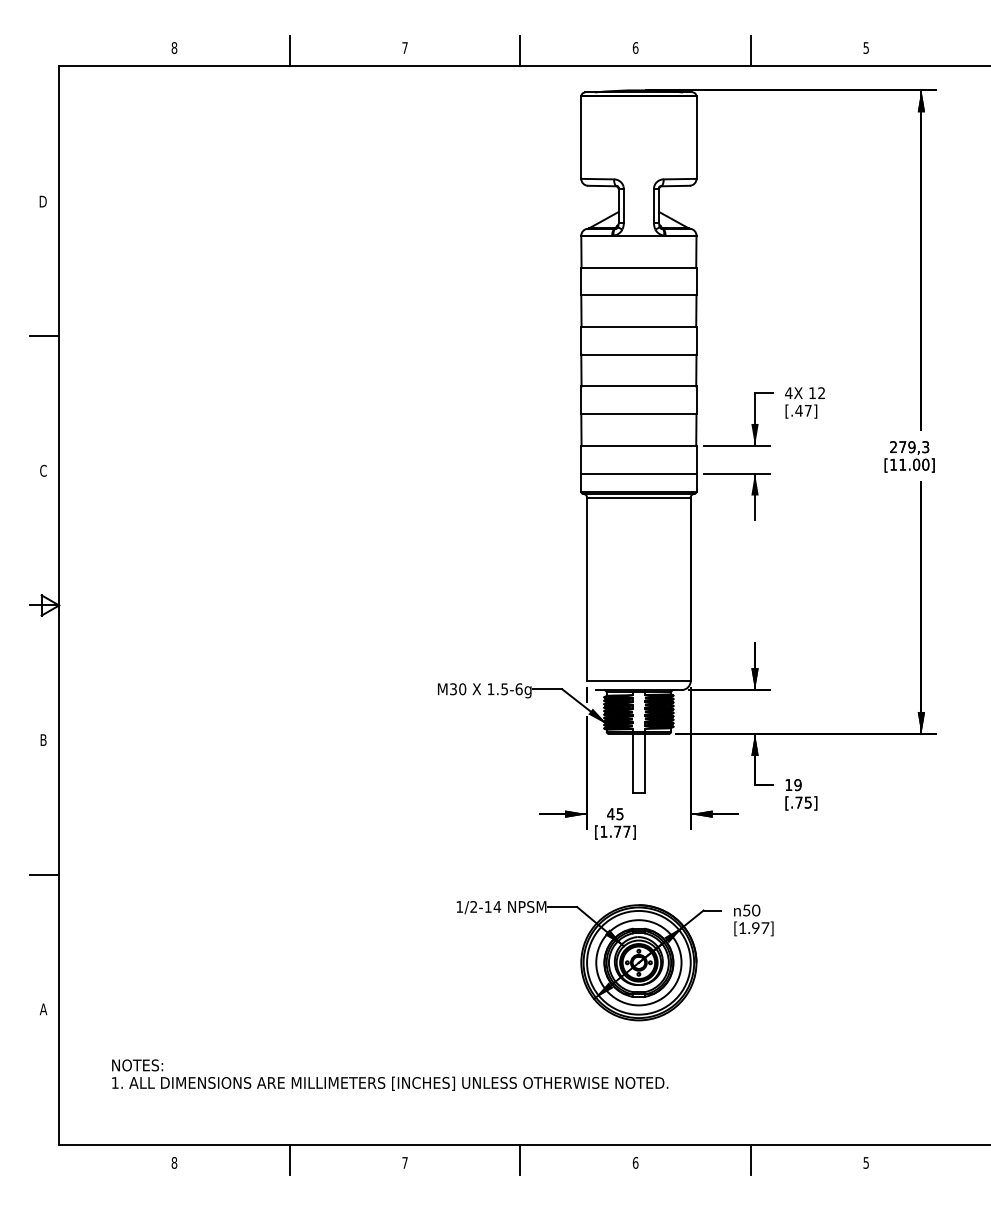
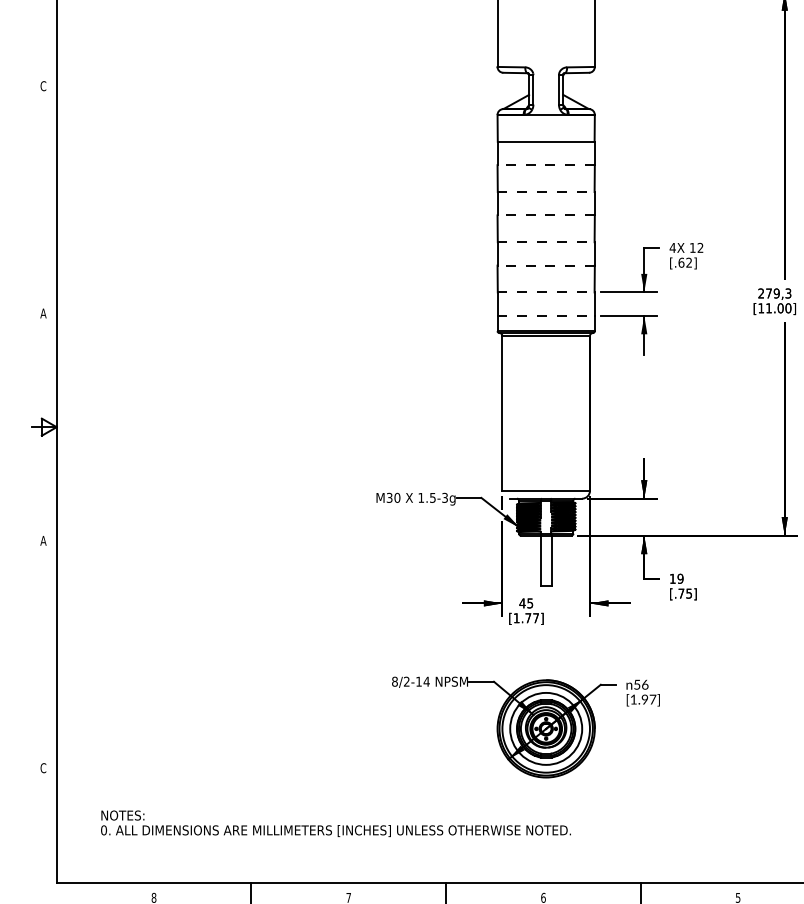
text: (42, 201) -> (42, 86), D -> C
line: (638, 295) -> (545, 165), solid -> dashed
line: (638, 327) -> (545, 192), solid -> dashed
line: (44, 336) -> (44, 200), removed
line: (638, 354) -> (545, 215), solid -> dashed
line: (638, 386) -> (545, 242), solid -> dashed
text: (803, 410) -> (685, 262), [.47] -> [.62]
line: (638, 414) -> (545, 265), solid -> dashed
line: (638, 445) -> (545, 292), solid -> dashed
text: (43, 470) -> (43, 313), C -> A
line: (638, 473) -> (545, 315), solid -> dashed
text: (518, 689) -> (444, 498), 1.5-6g -> 1.5-3g
text: (43, 739) -> (43, 540), B -> A
line: (44, 874) -> (44, 654), removed
text: (459, 906) -> (394, 681), 1/2-14 -> 8/2-14
text: (756, 909) -> (645, 683), 50 -> 56
text: (43, 1009) -> (43, 768), A -> C
text: (114, 1082) -> (103, 829), 1. -> 0.

